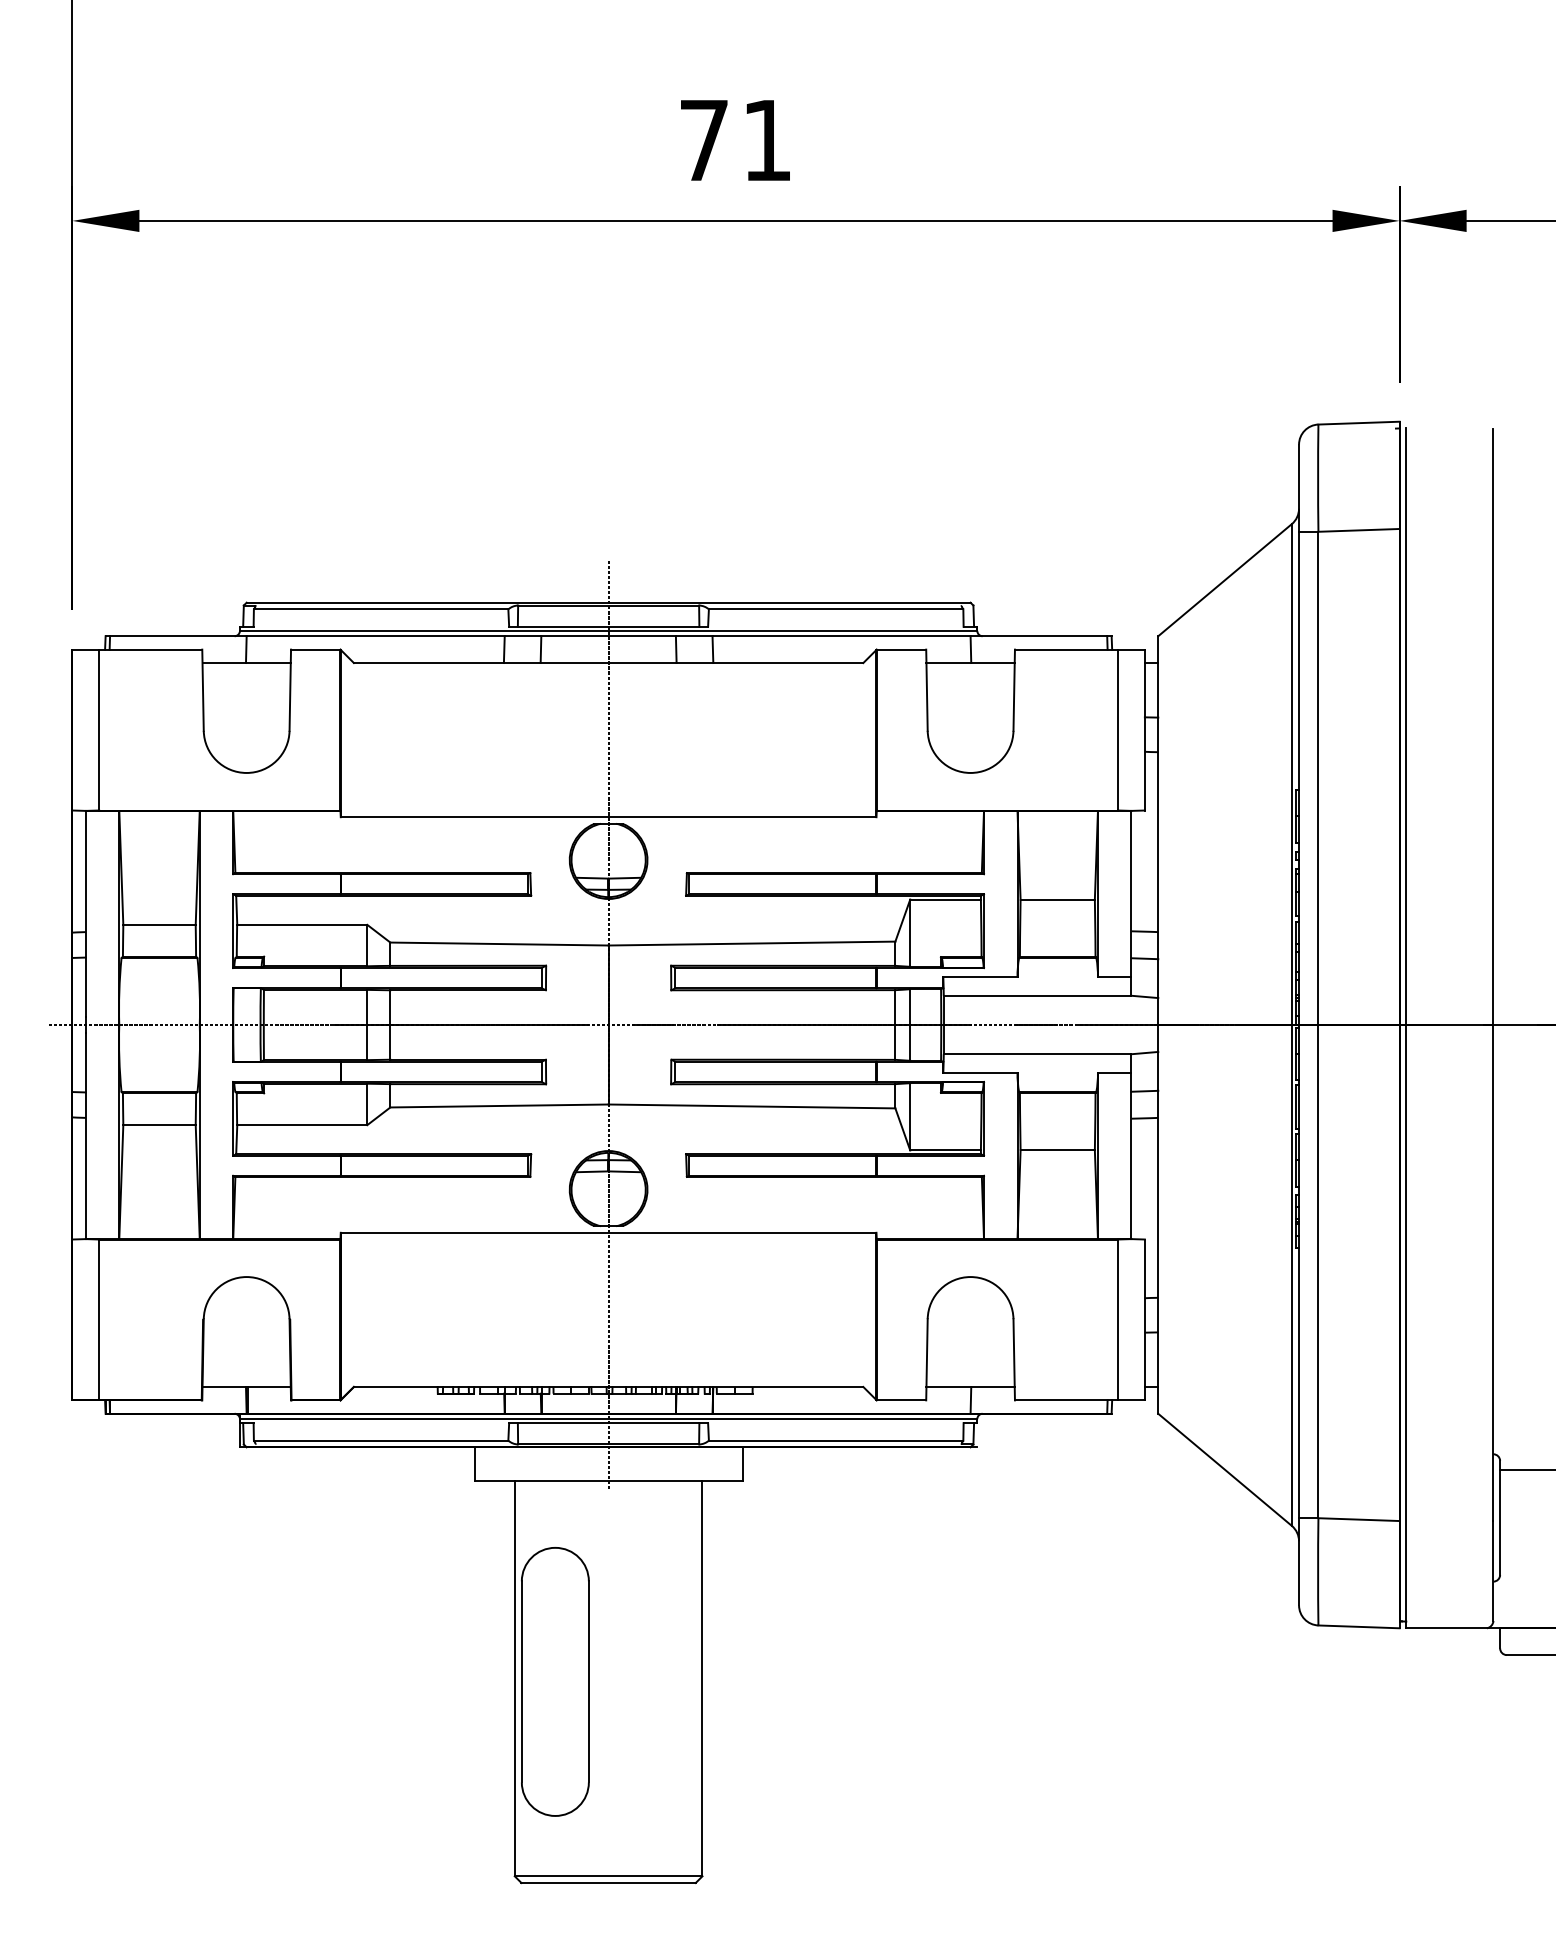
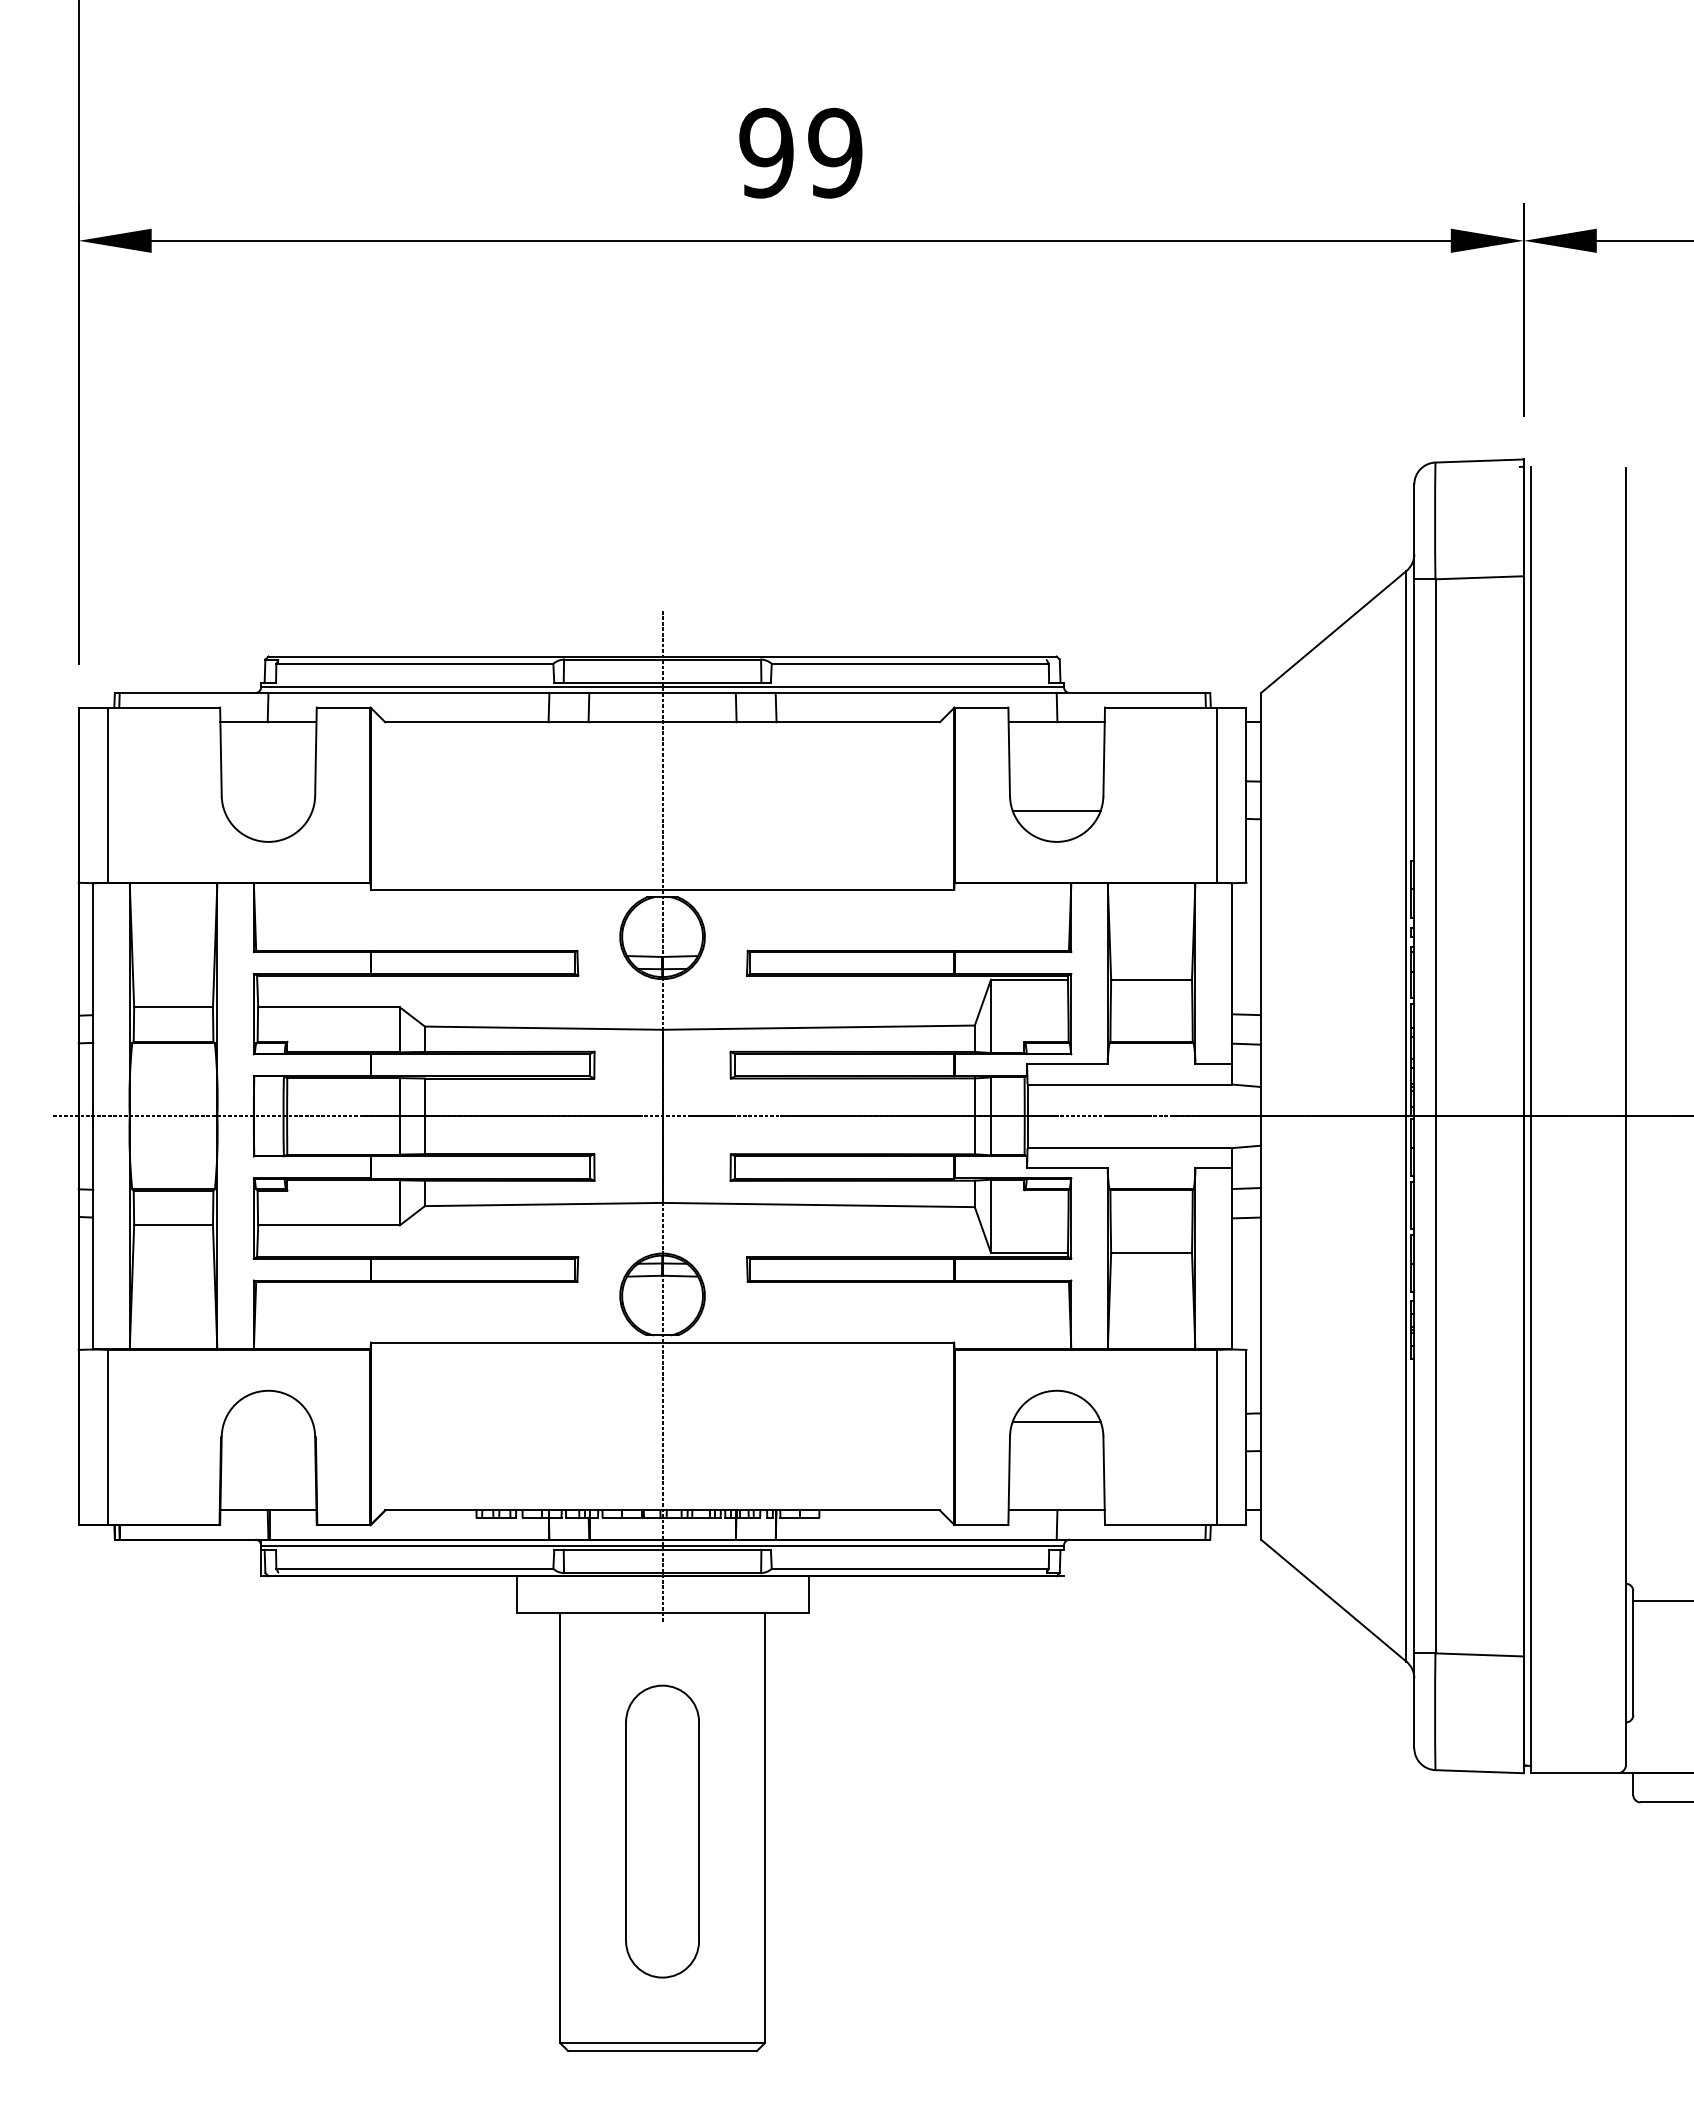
text: (735, 139) -> (800, 152), 71 -> 99
line: (970, 744) -> (1056, 810), added
line: (970, 1306) -> (1056, 1422), added
part: (555, 1681) -> (662, 1831), moved

